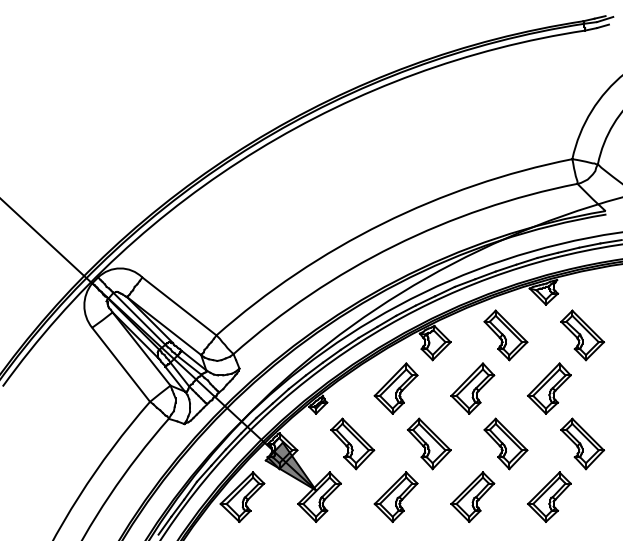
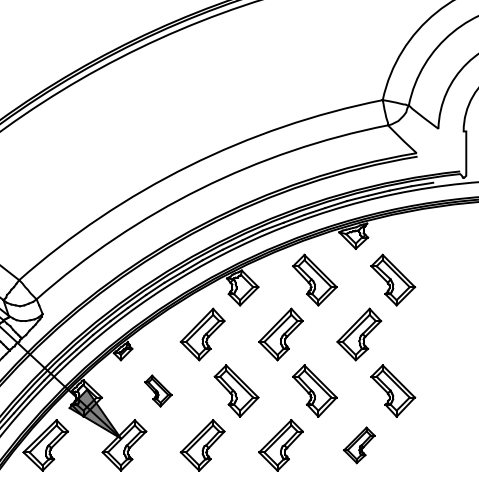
part: (352, 443) -> (158, 390), size x0.6
part: (549, 496) -> (359, 444), size x0.7

